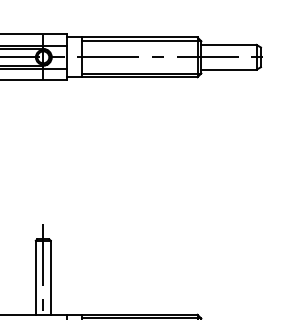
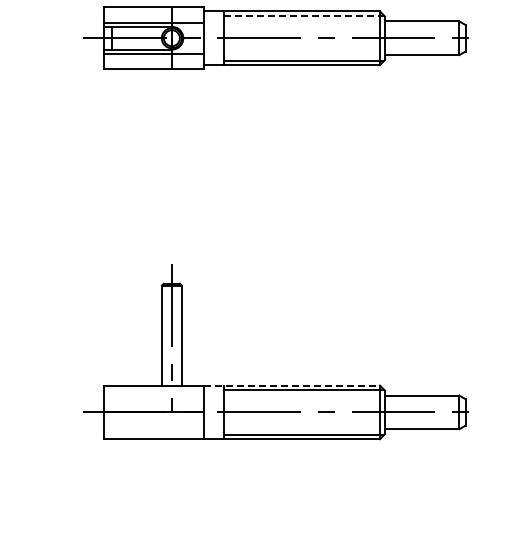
line: (141, 40) -> (304, 15), solid -> dashed
line: (132, 314) -> (292, 385), solid -> dashed

